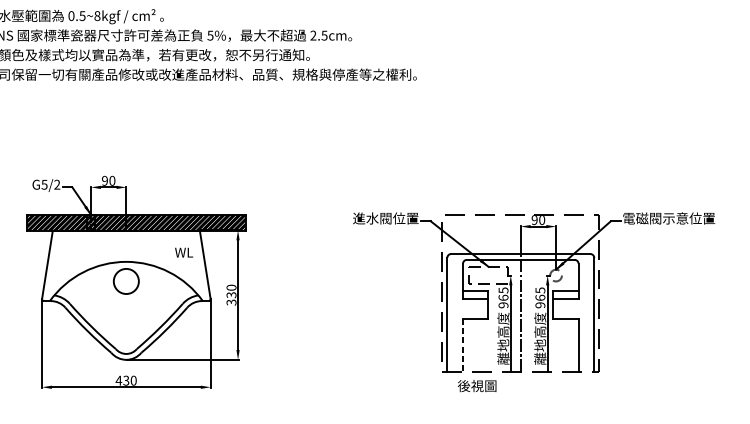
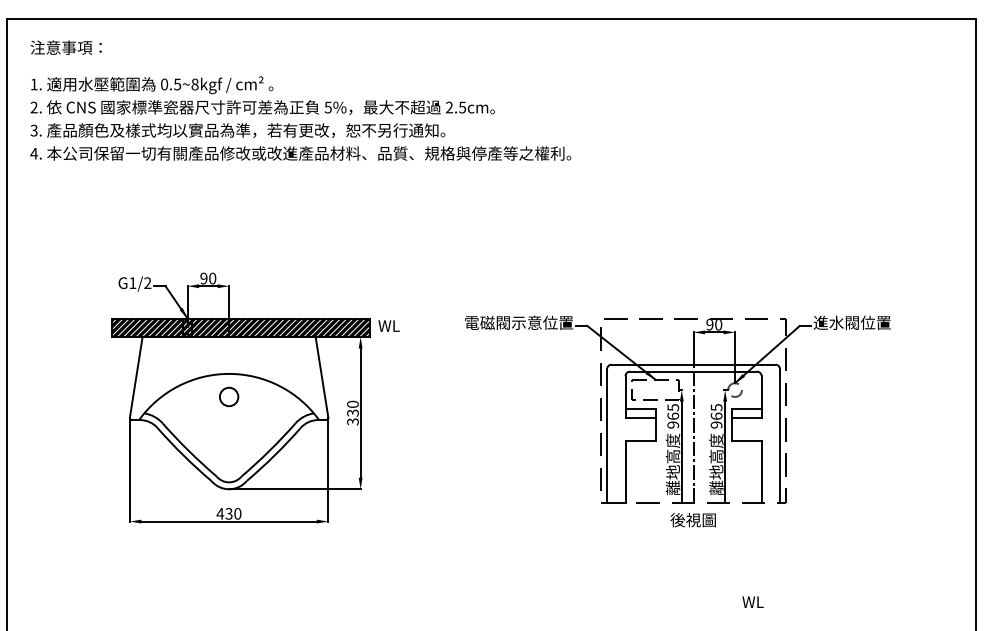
text: (44, 185) -> (132, 283), G5/2 -> G1/2
text: (359, 218) -> (503, 322), 進水閥位置 -> 電磁閥示意位置
text: (668, 218) -> (867, 322), 電磁閥示意位置 -> 進水閥位置
text: (183, 252) -> (388, 325), moved
circle: (125, 281) -> (228, 396), size x0.62
line: (462, 345) -> (625, 472), dashed -> solid
text: (476, 385) -> (692, 519), moved

